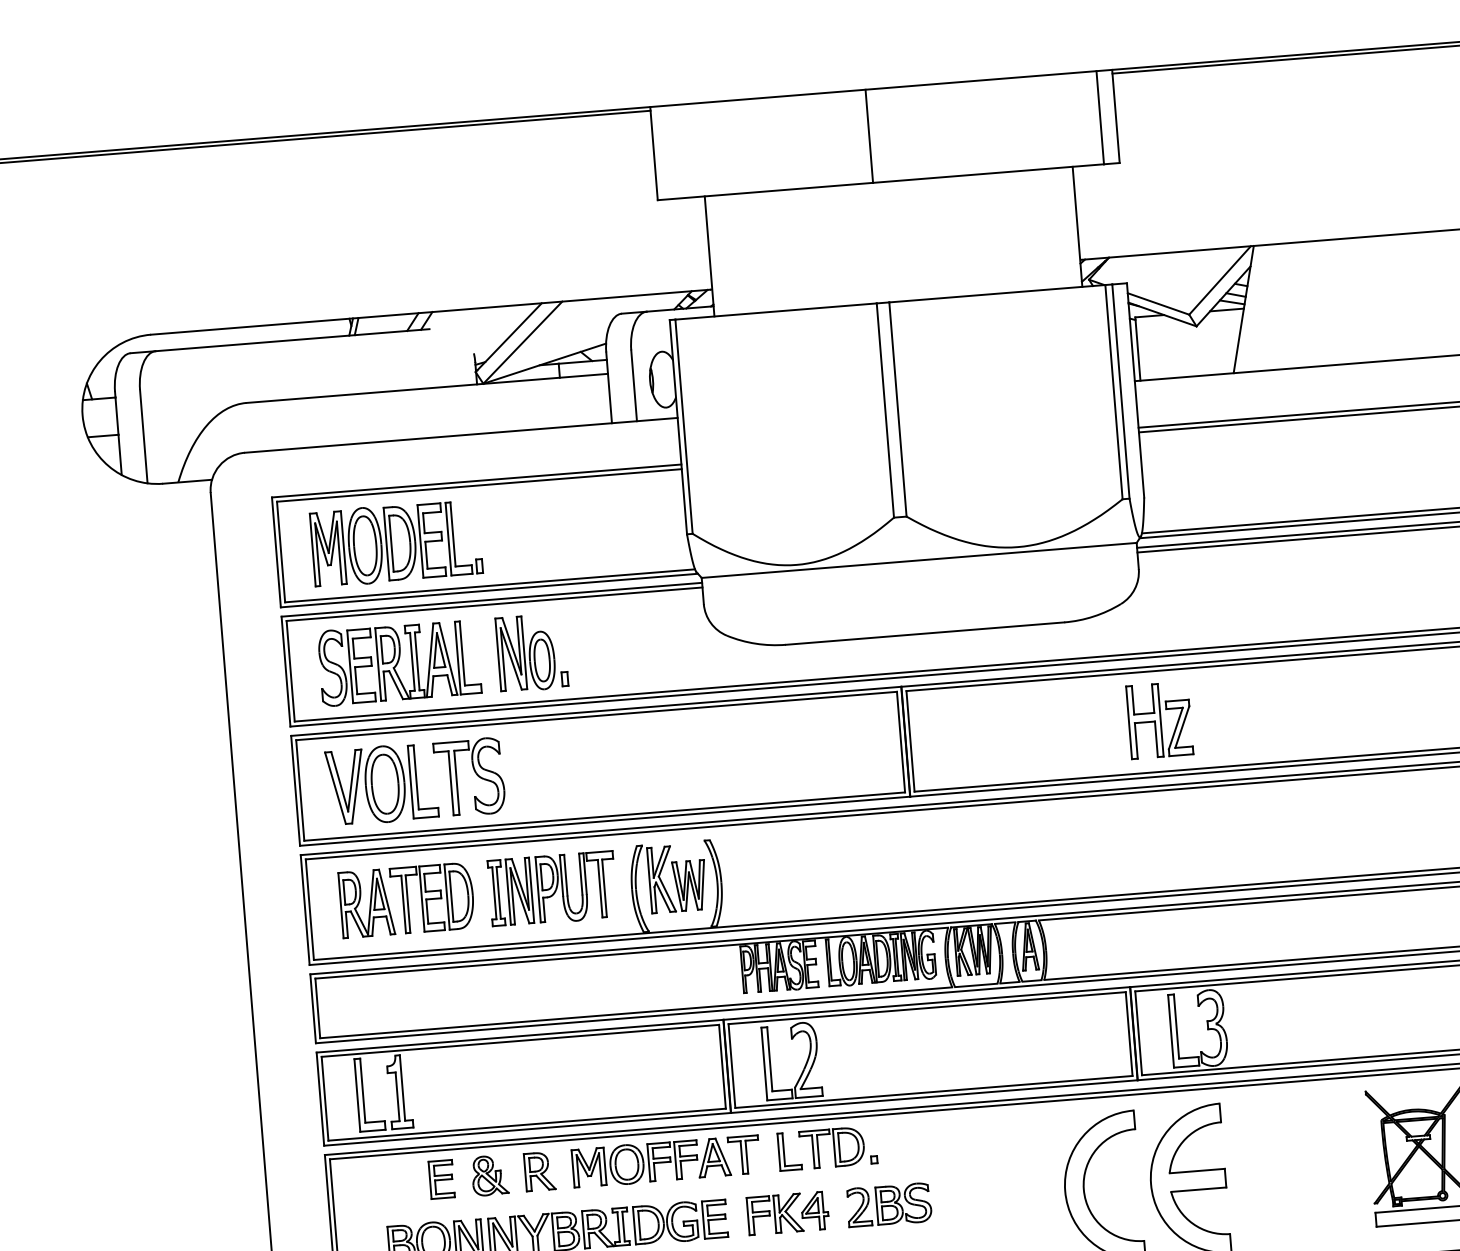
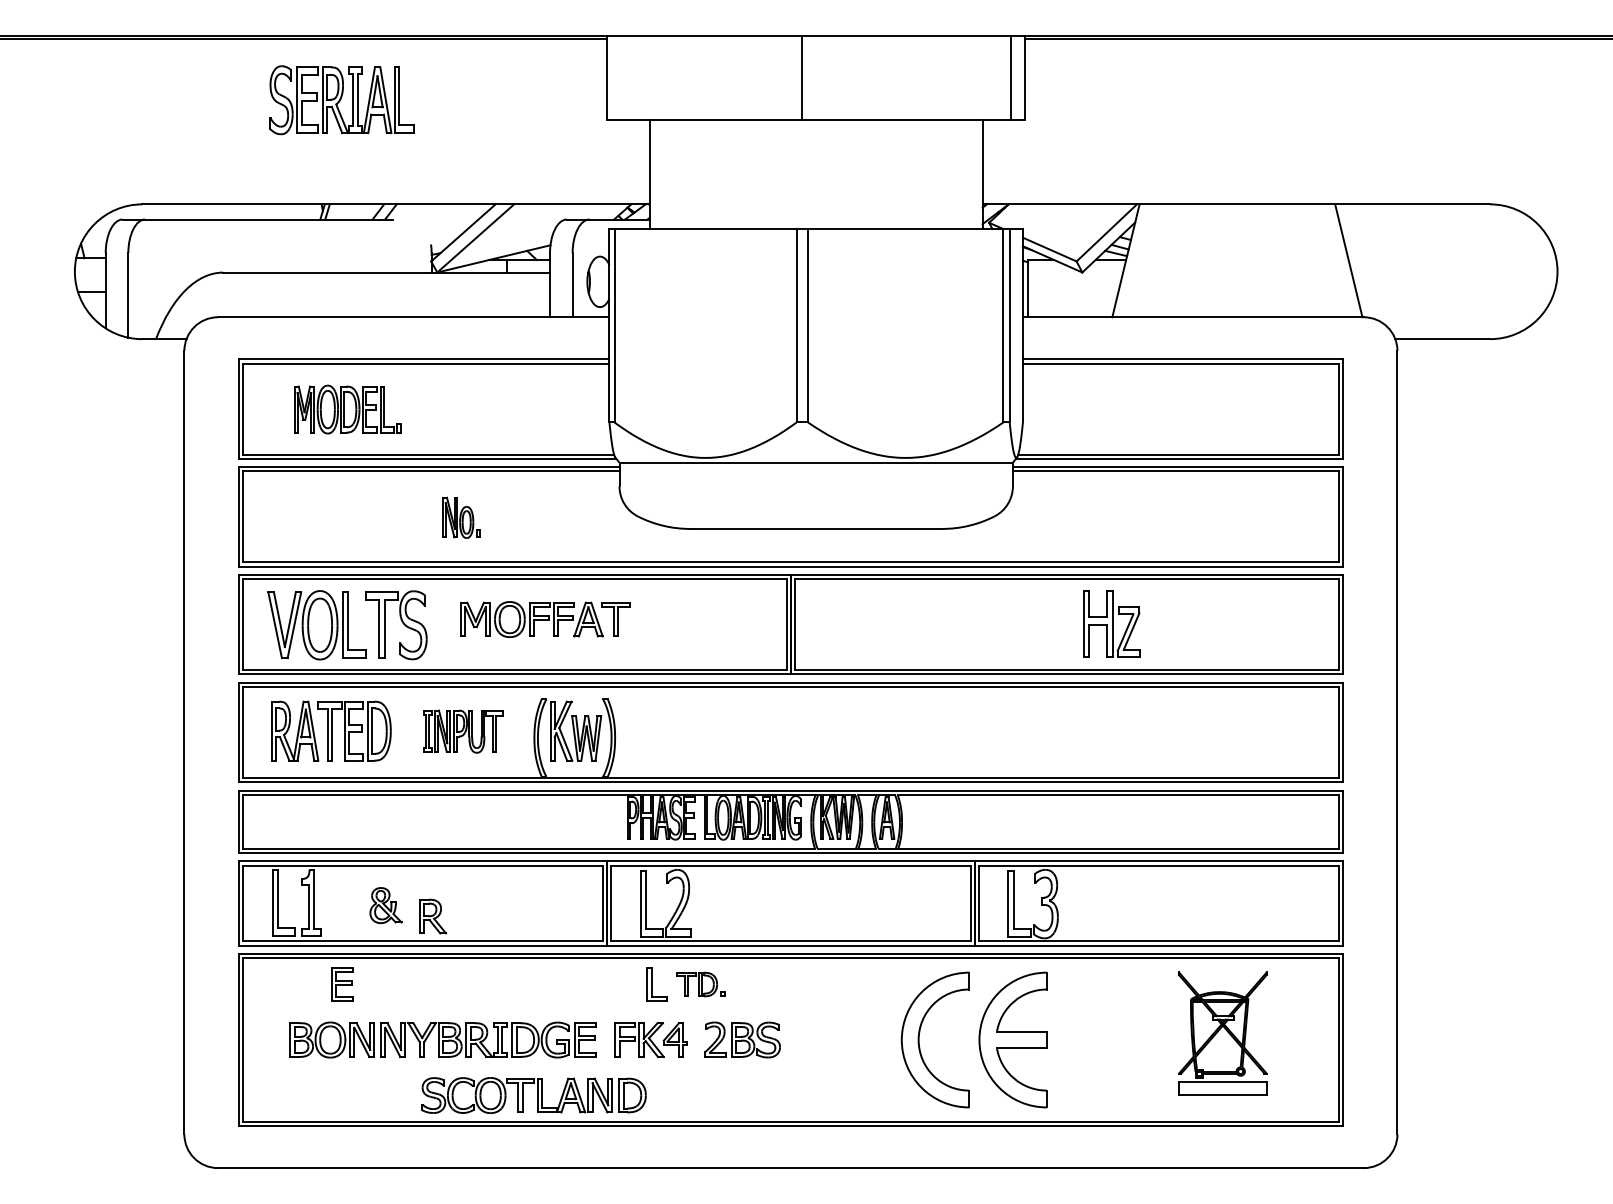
part: (396, 543) -> (347, 409), size x0.7
part: (531, 652) -> (461, 517), size x0.6
part: (399, 663) -> (341, 100), moved
part: (1159, 719) -> (1111, 623), moved
part: (553, 888) -> (463, 731), size x0.7
part: (837, 1147) -> (700, 984), size x0.7
part: (666, 1161) -> (545, 619), moved
part: (540, 1171) -> (433, 916), moved
part: (489, 1175) -> (385, 905), moved

